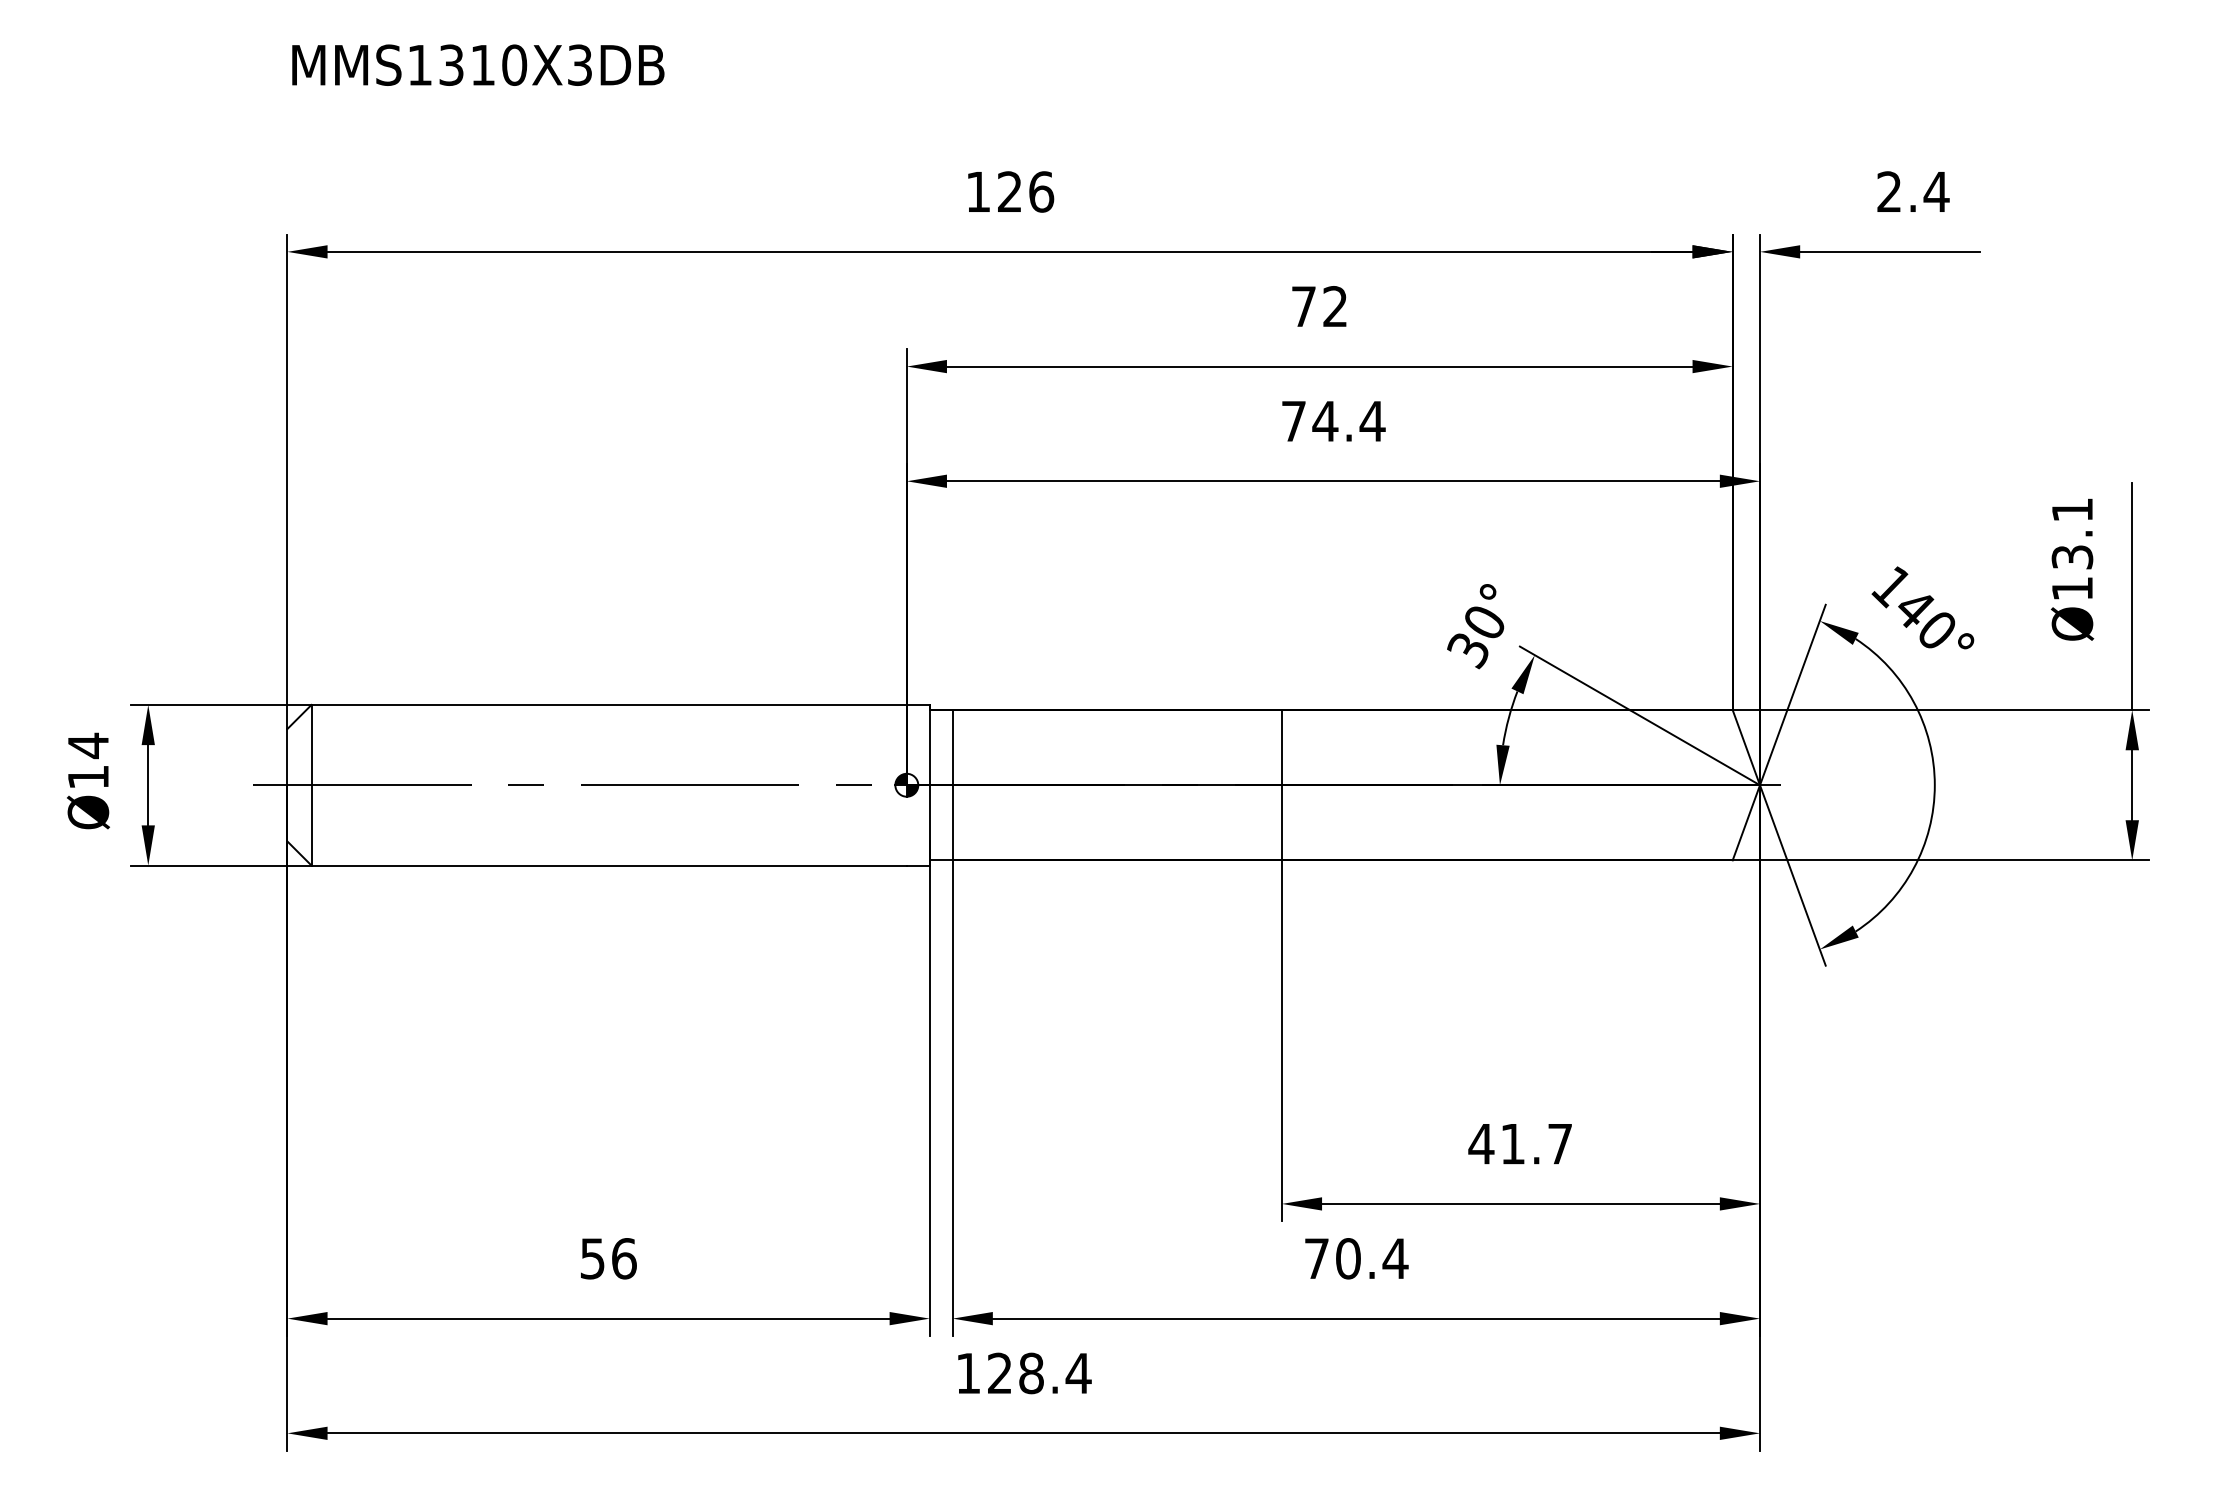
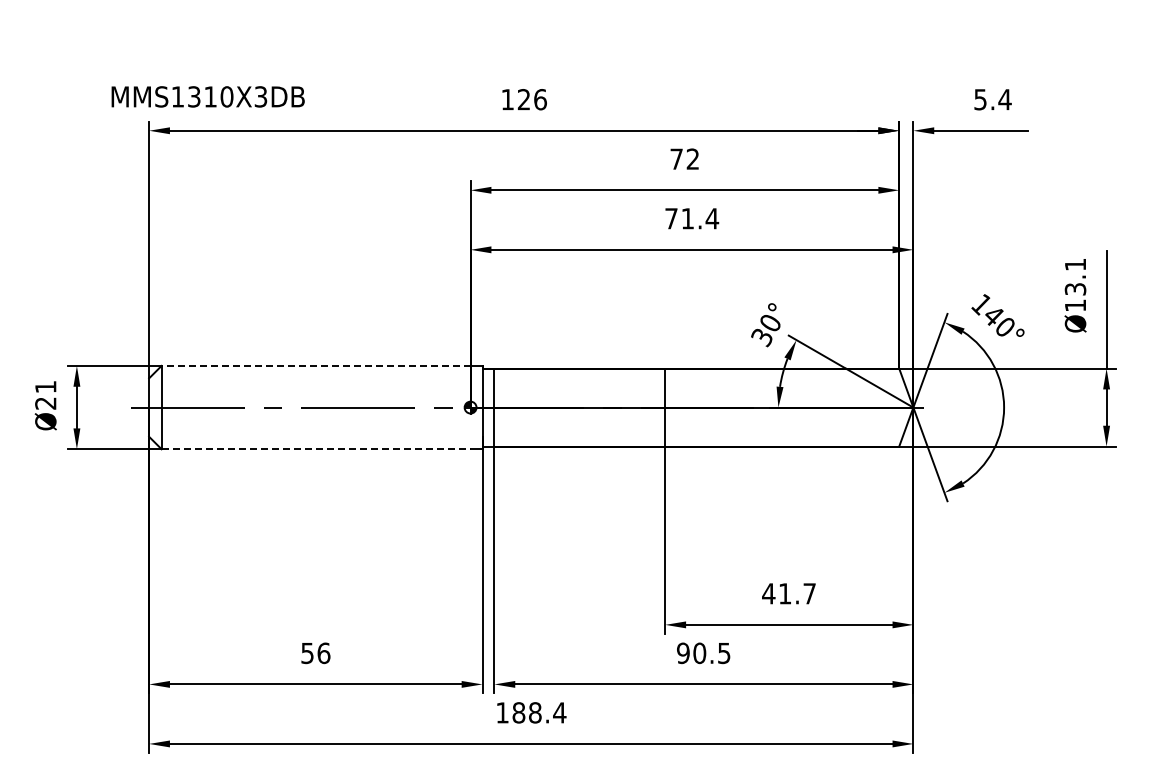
text: (476, 64) -> (207, 96), moved
text: (1889, 191) -> (980, 99), 2.4 -> 5.4
text: (1324, 420) -> (687, 218), 74.4 -> 71.4
line: (607, 704) -> (315, 365), solid -> dashed
text: (87, 760) -> (45, 394), Ø14 -> Ø21
line: (609, 865) -> (316, 449), solid -> dashed
text: (1355, 1259) -> (703, 653), 70.4 -> 90.5
text: (999, 1372) -> (518, 712), 128.4 -> 188.4

